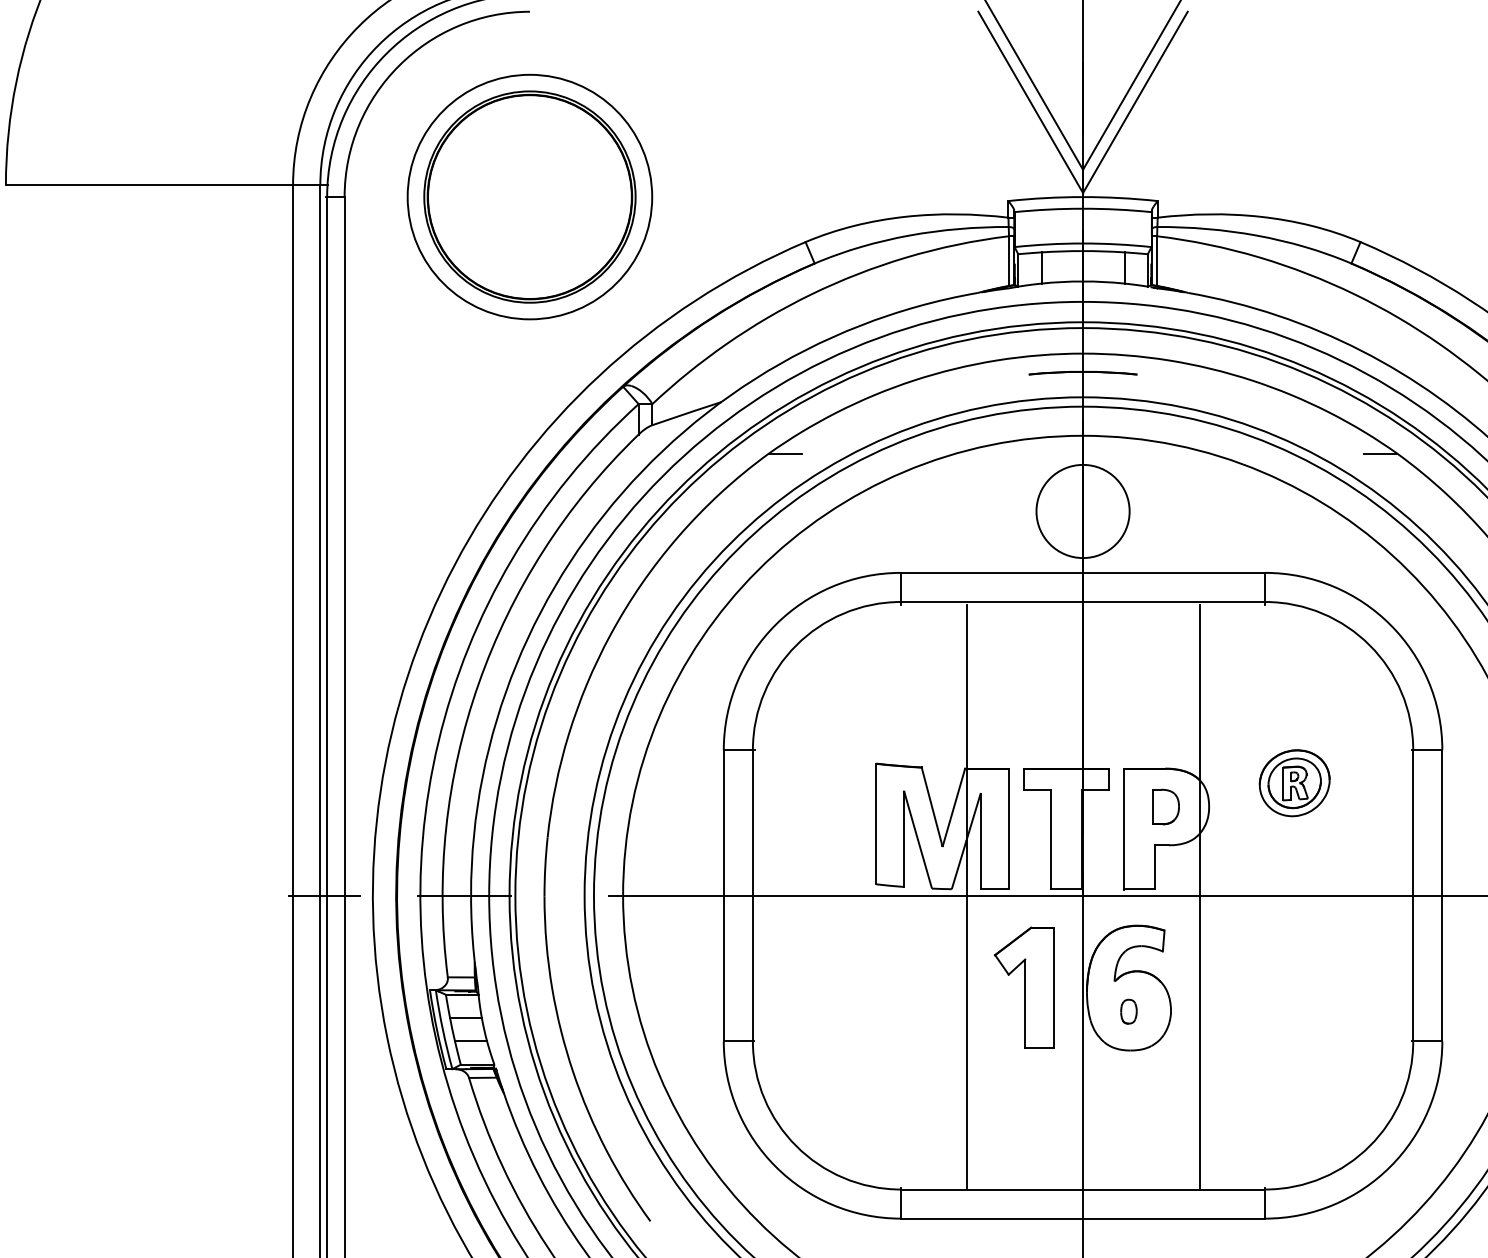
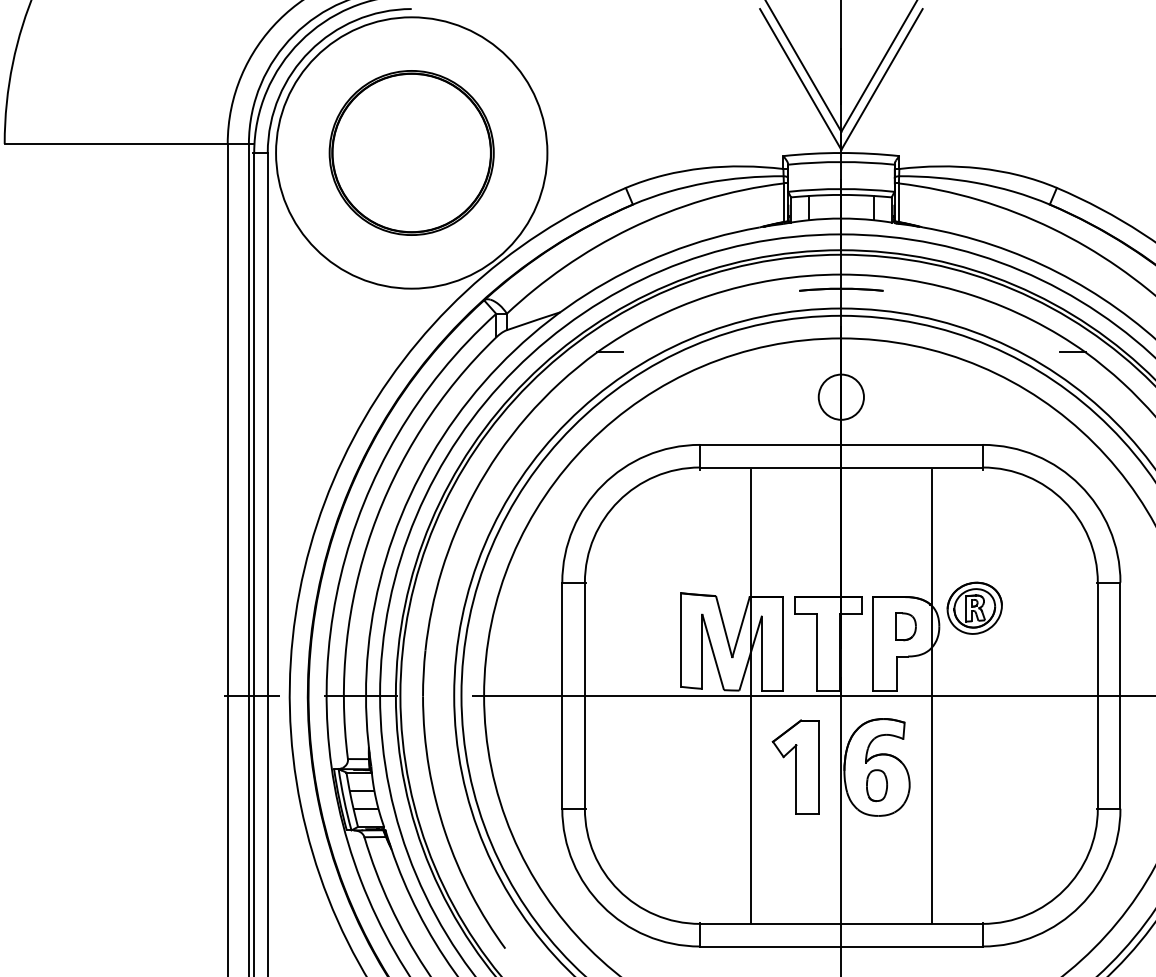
circle: (529, 196) -> (411, 152), size x1.43
circle: (1081, 510) -> (840, 396), size x0.62
part: (1294, 782) -> (974, 607), moved
part: (1128, 1011) -> (876, 785), size x1.67

